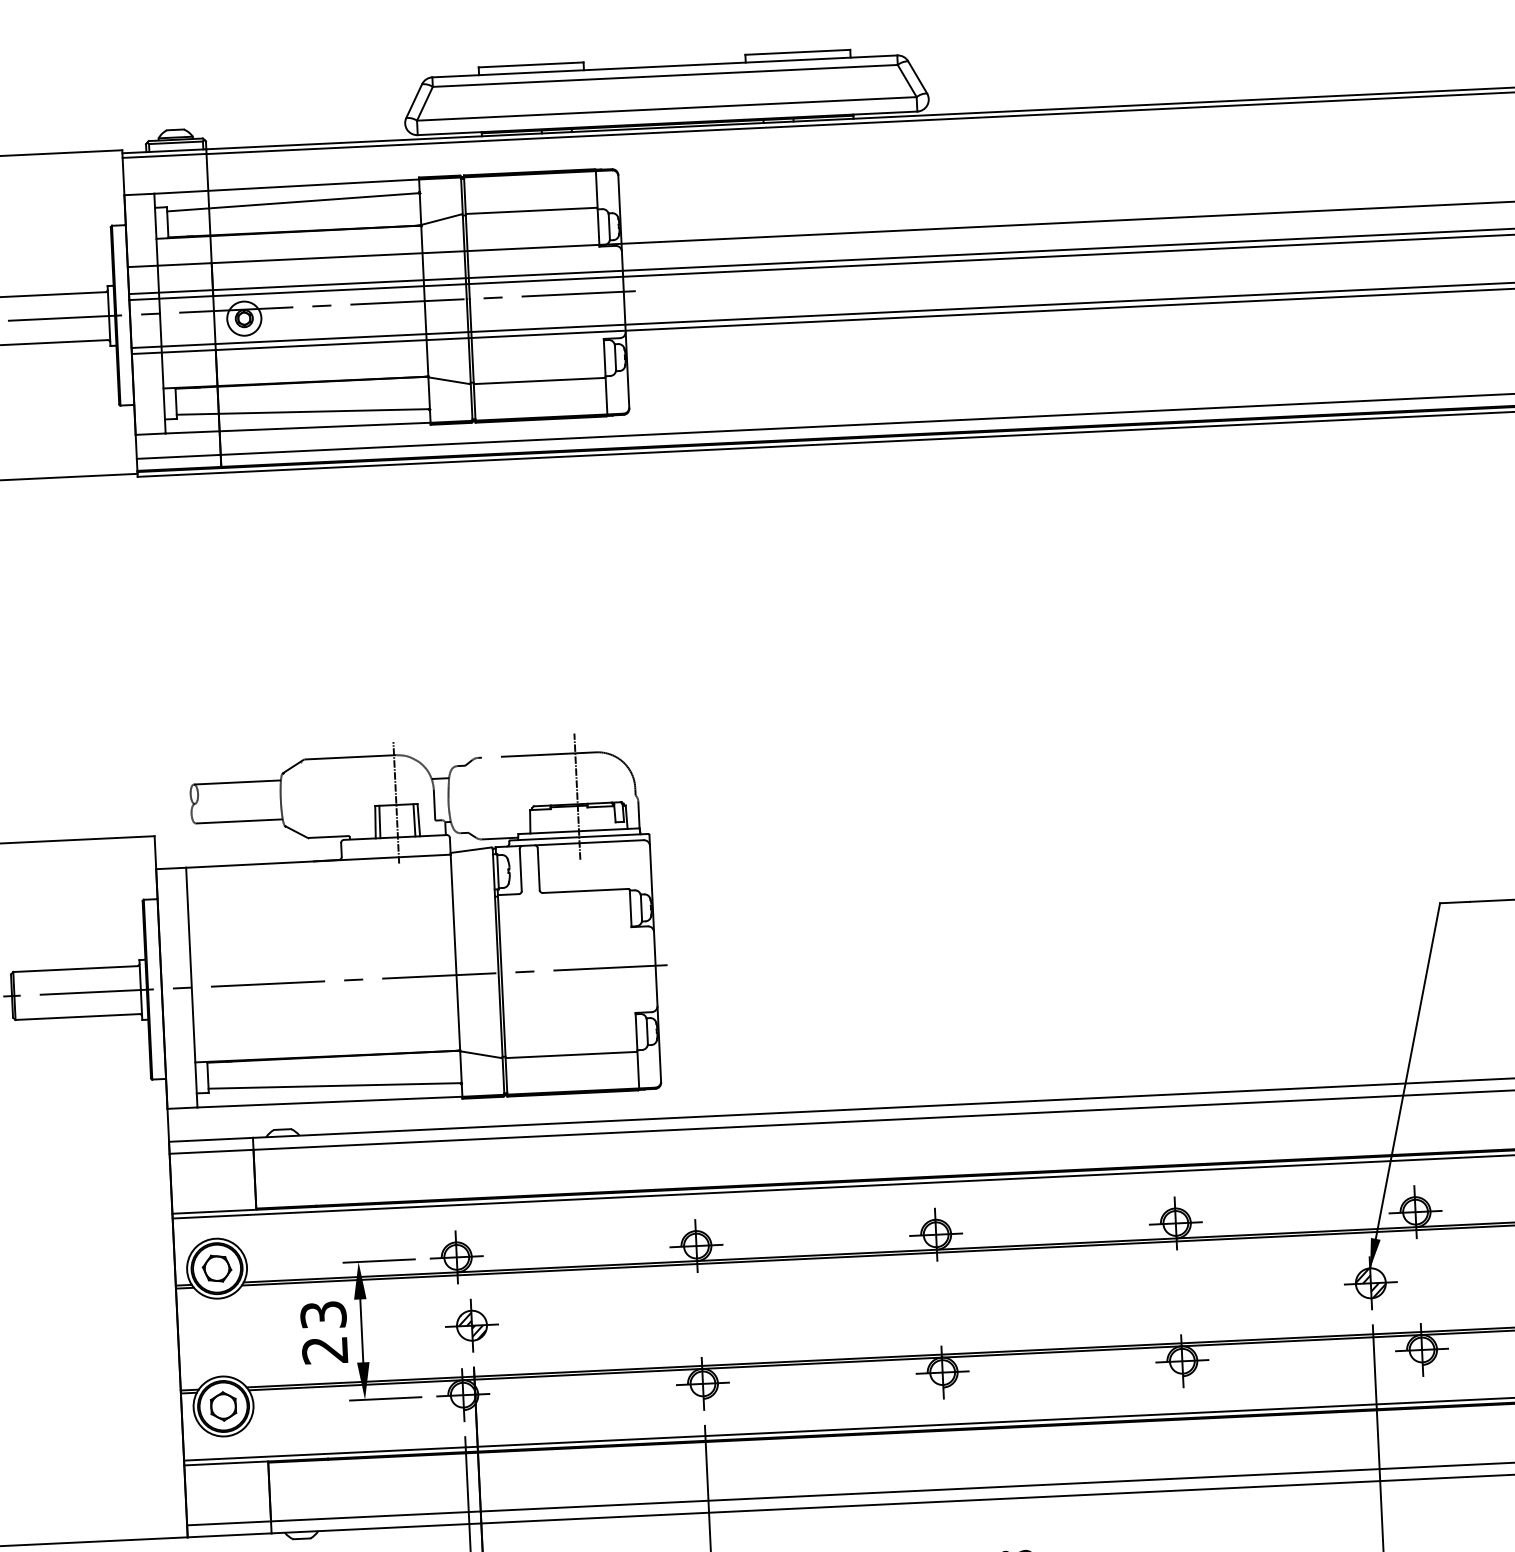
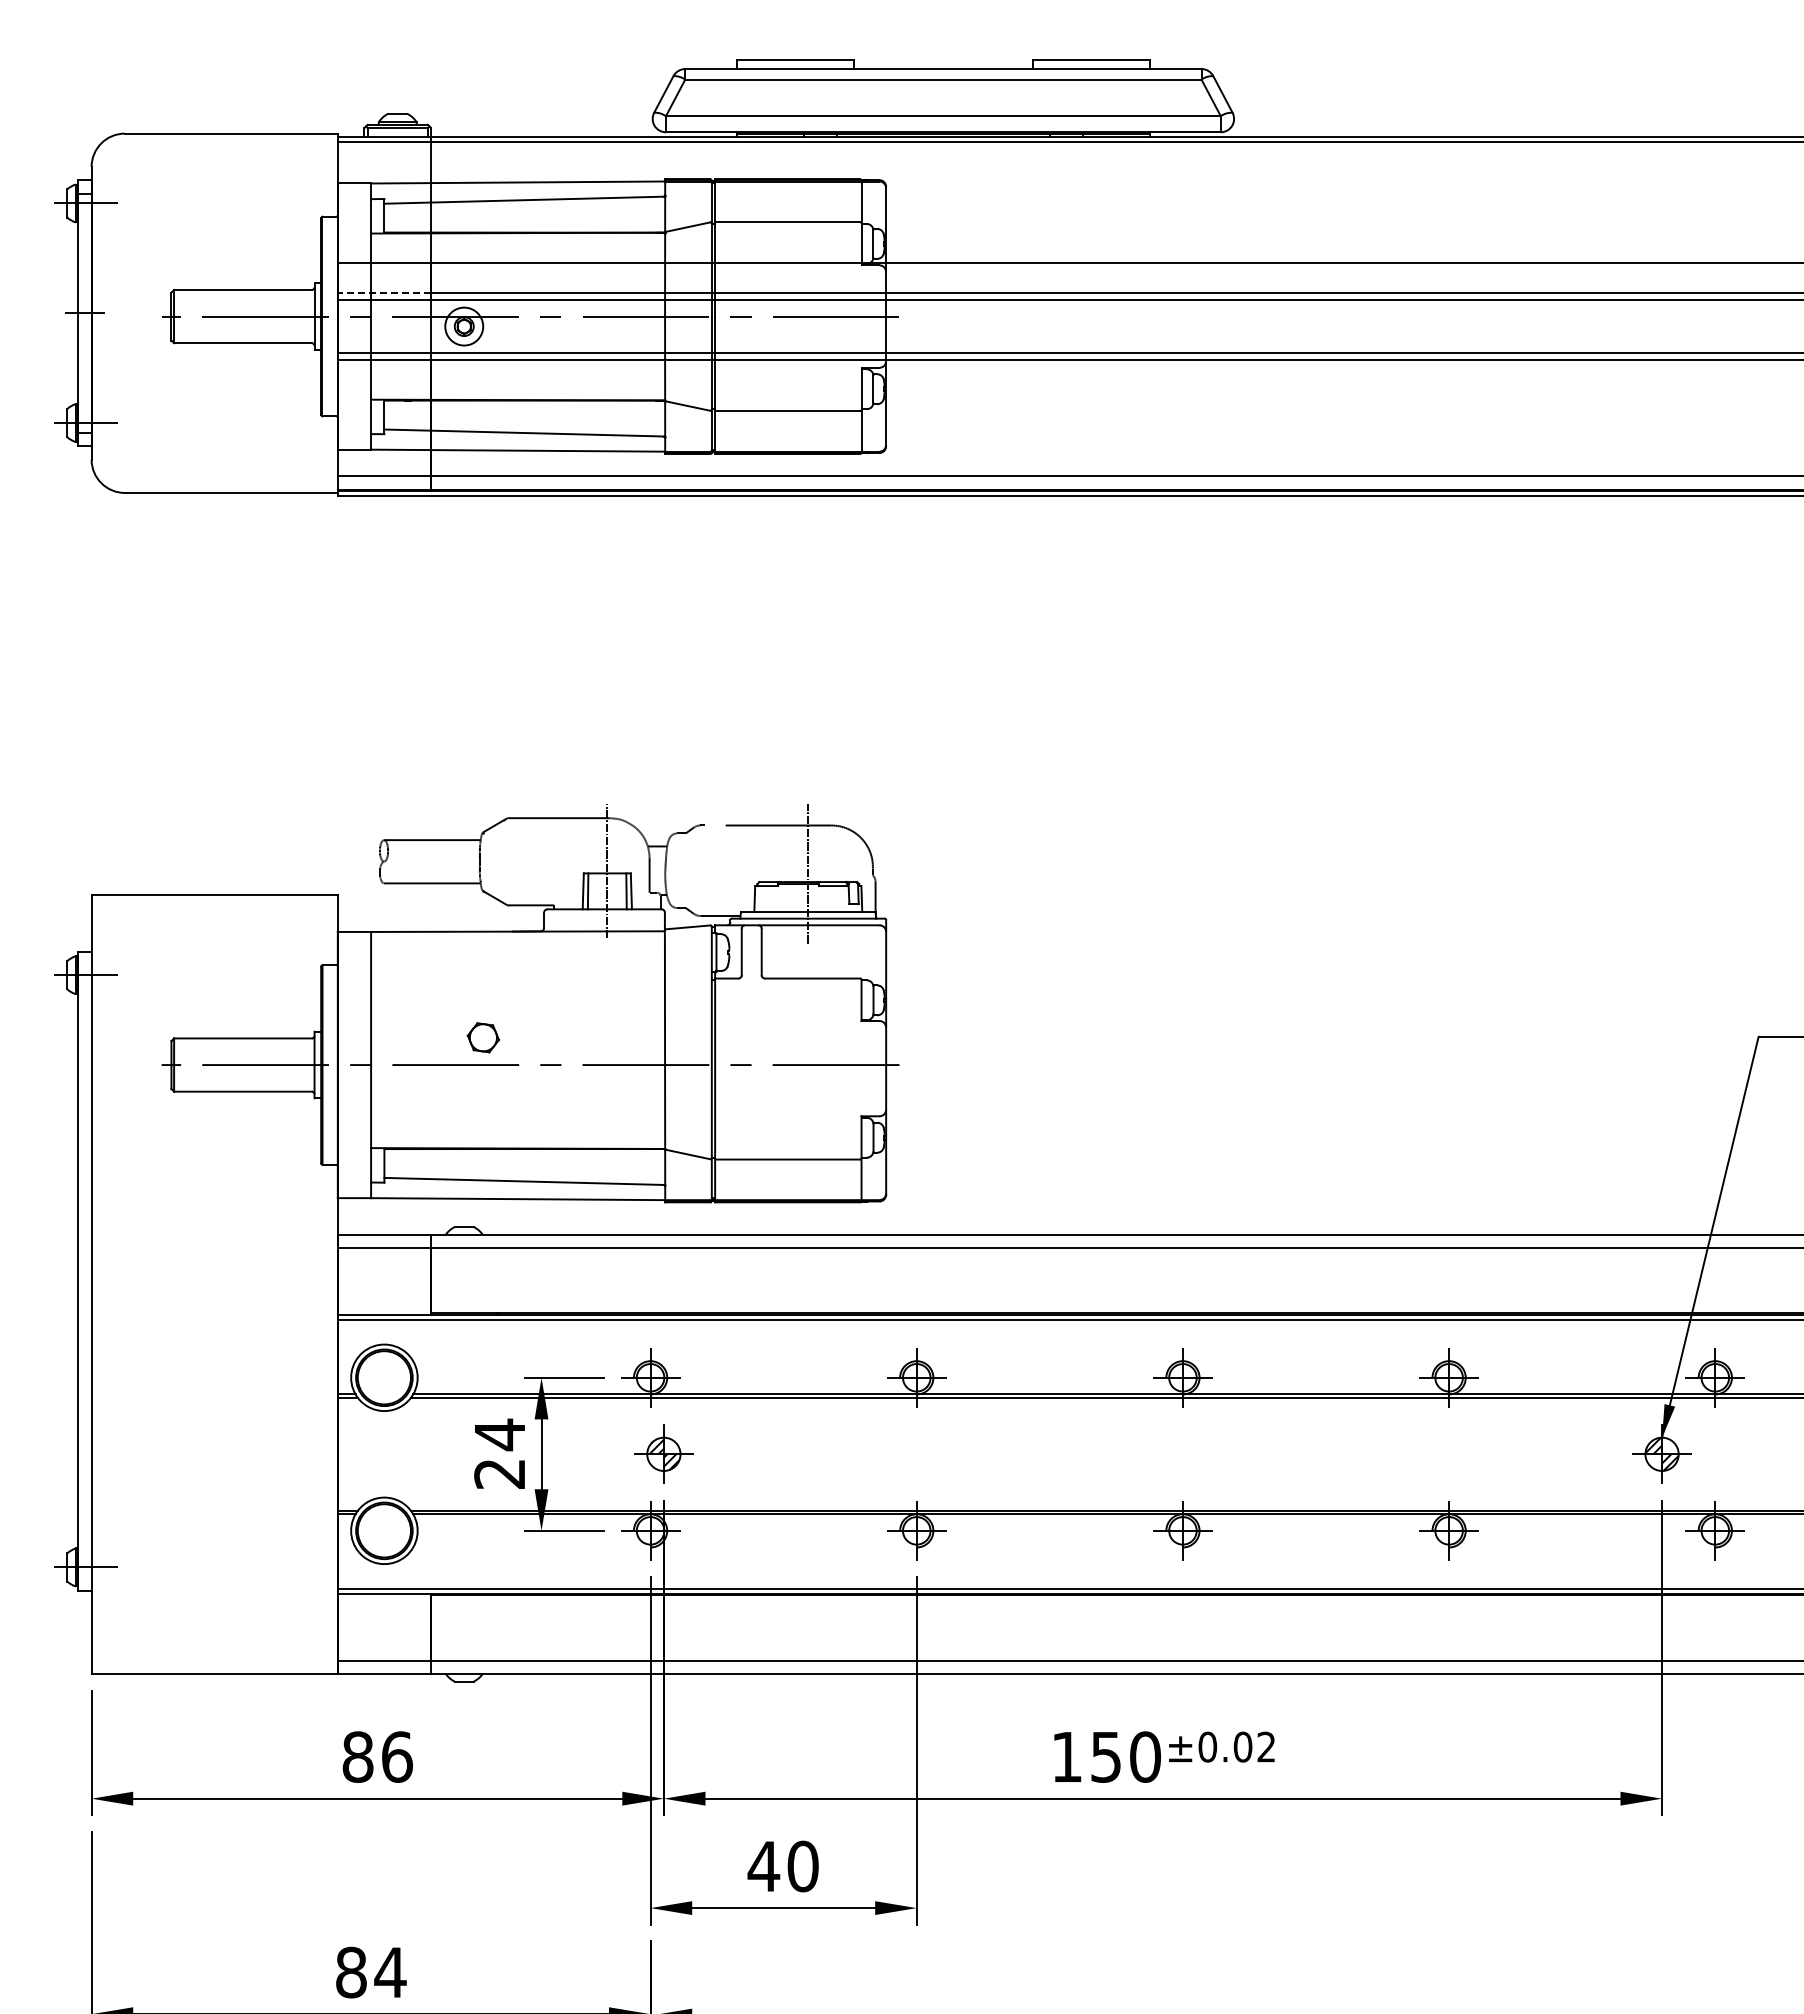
line: (171, 292) -> (384, 293), solid -> dashed
part: (216, 1268) -> (482, 1037), moved
text: (323, 1314) -> (499, 1434), 23 -> 24
part: (222, 1406) -> (383, 1530), removed

